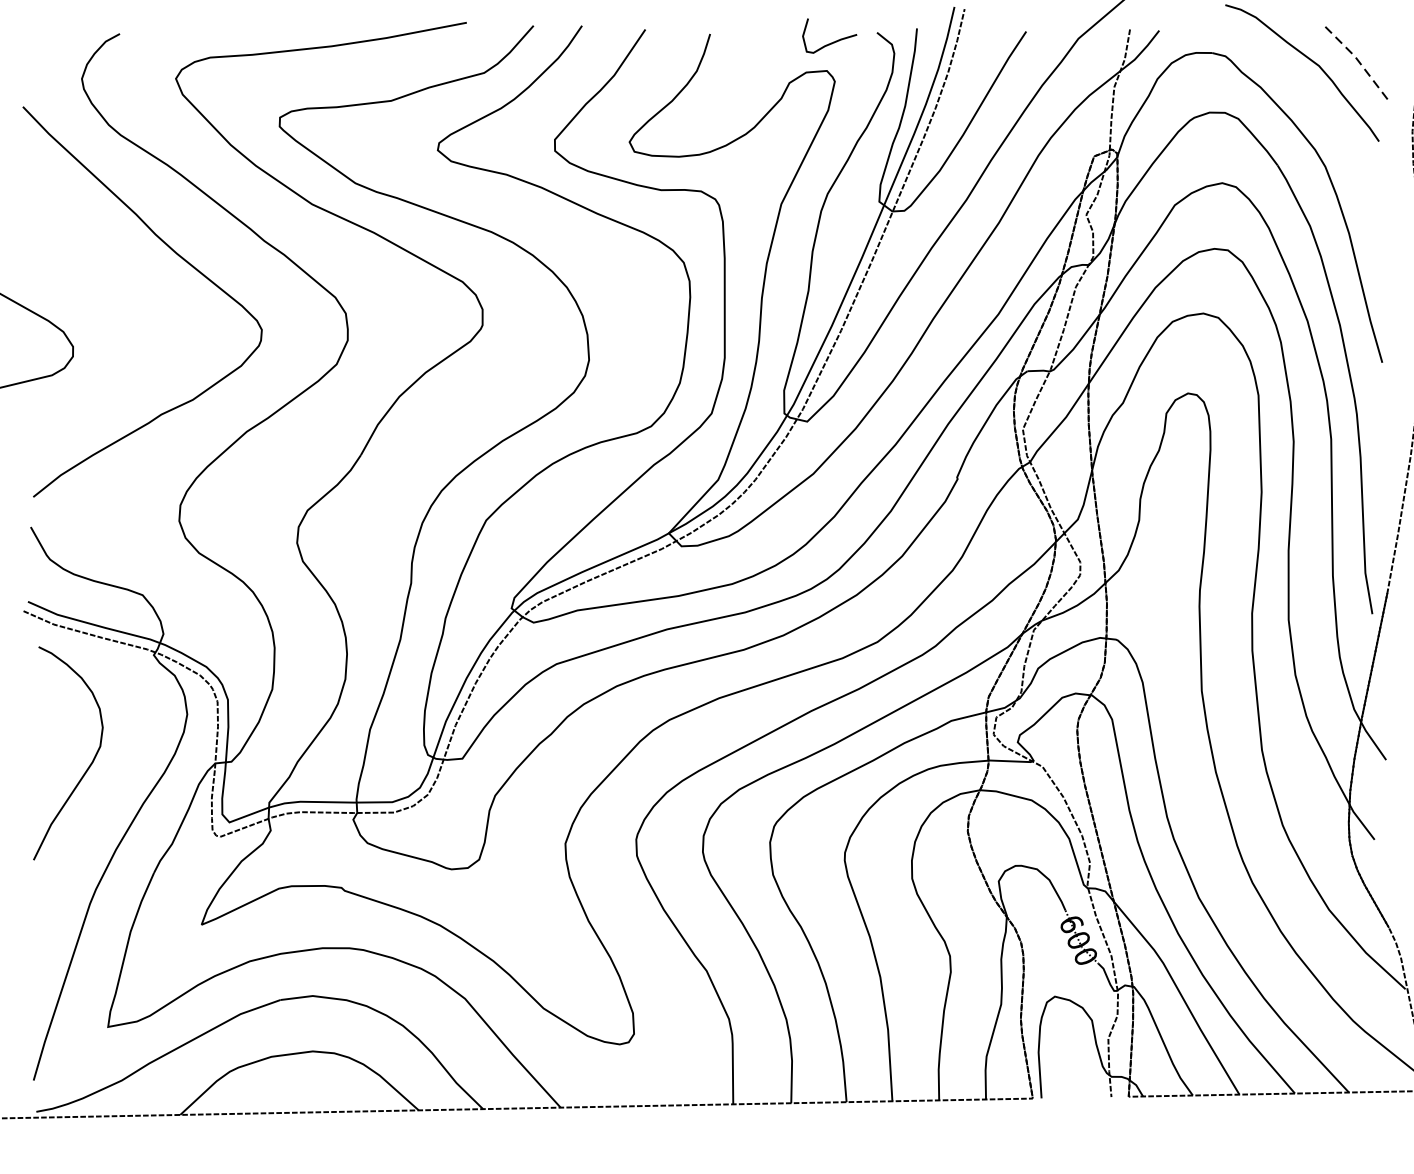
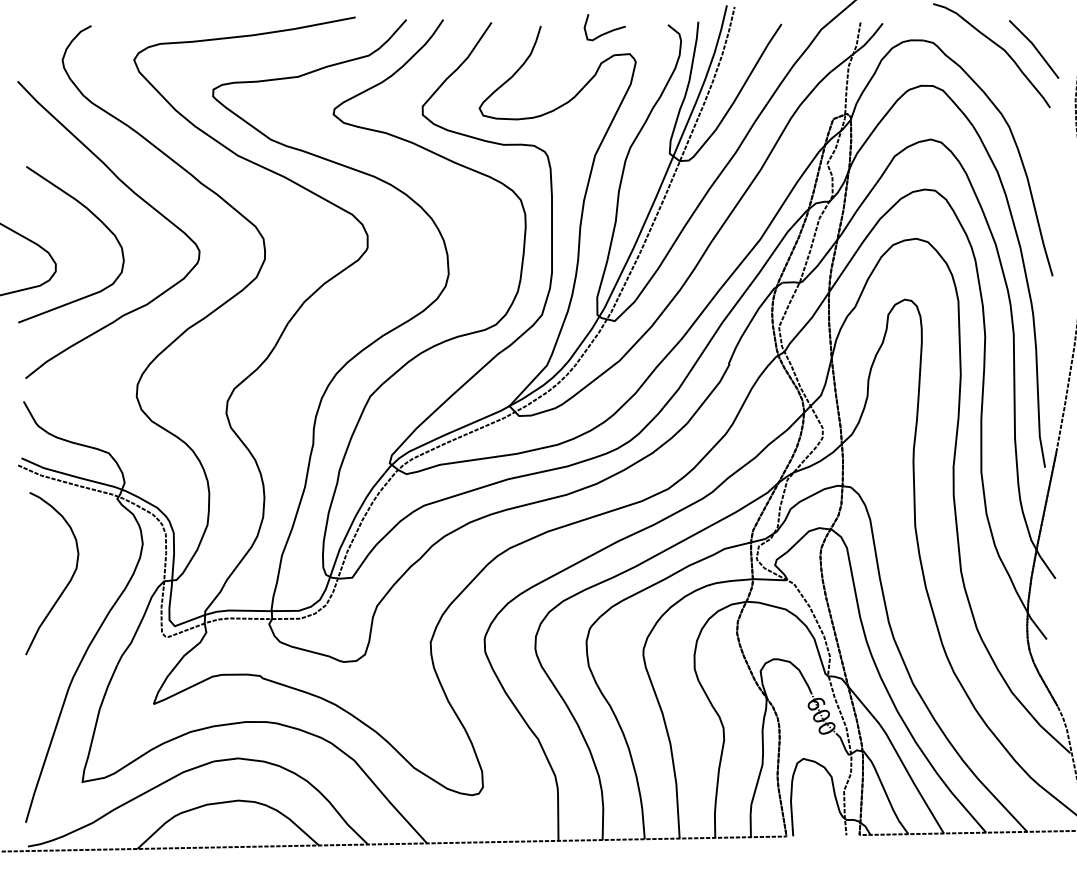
curve: (833, 41) -> (607, 31), moved
line: (1359, 62) -> (1035, 47), dashed -> solid
curve: (126, 286) -> (96, 218), added

